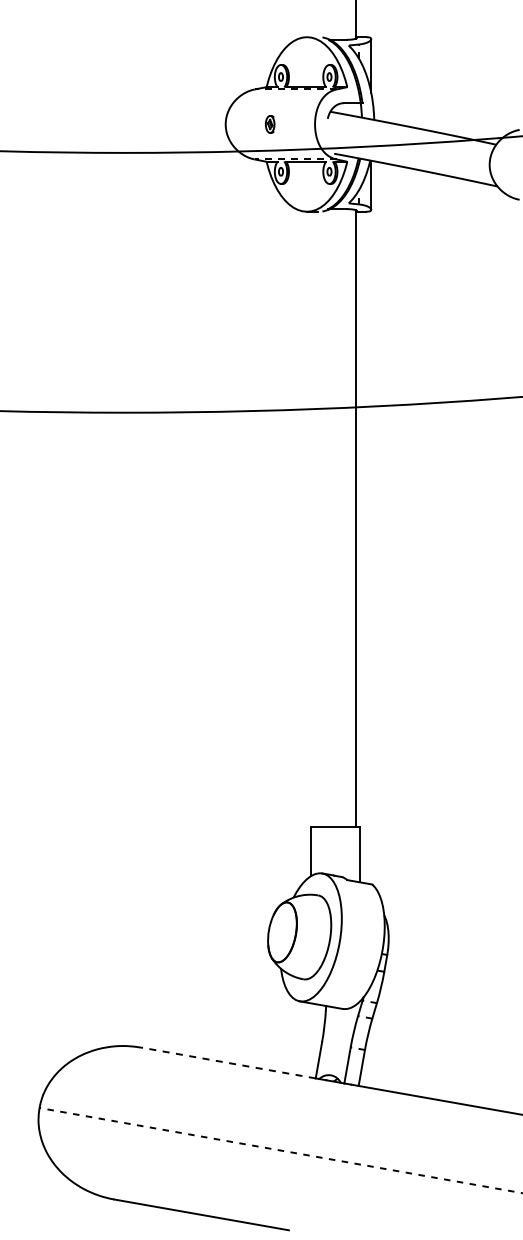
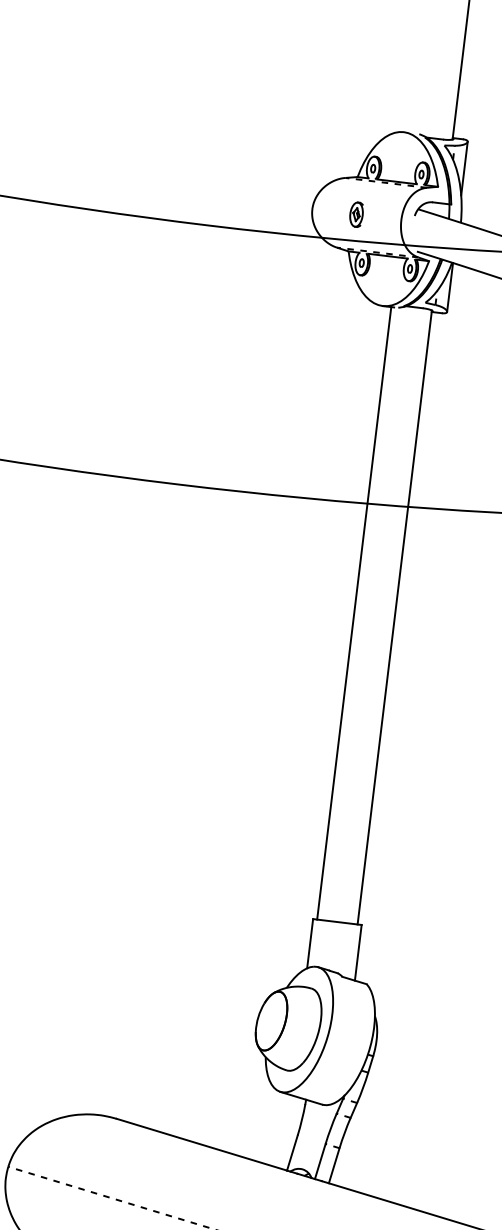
part: (270, 124) -> (356, 214), size x1.43
line: (315, 518) -> (354, 612), added
line: (228, 1062) -> (202, 1144), dashed -> solid

